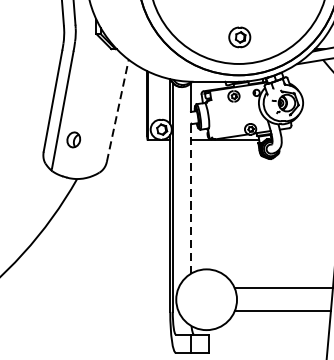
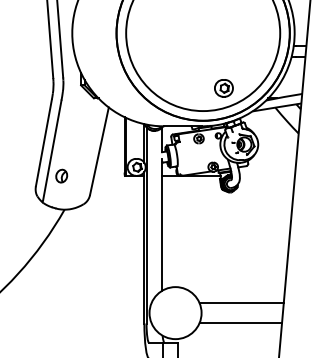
part: (239, 37) -> (223, 88), moved
line: (117, 111) -> (99, 151), dashed -> solid
line: (191, 197) -> (162, 225), dashed -> solid

